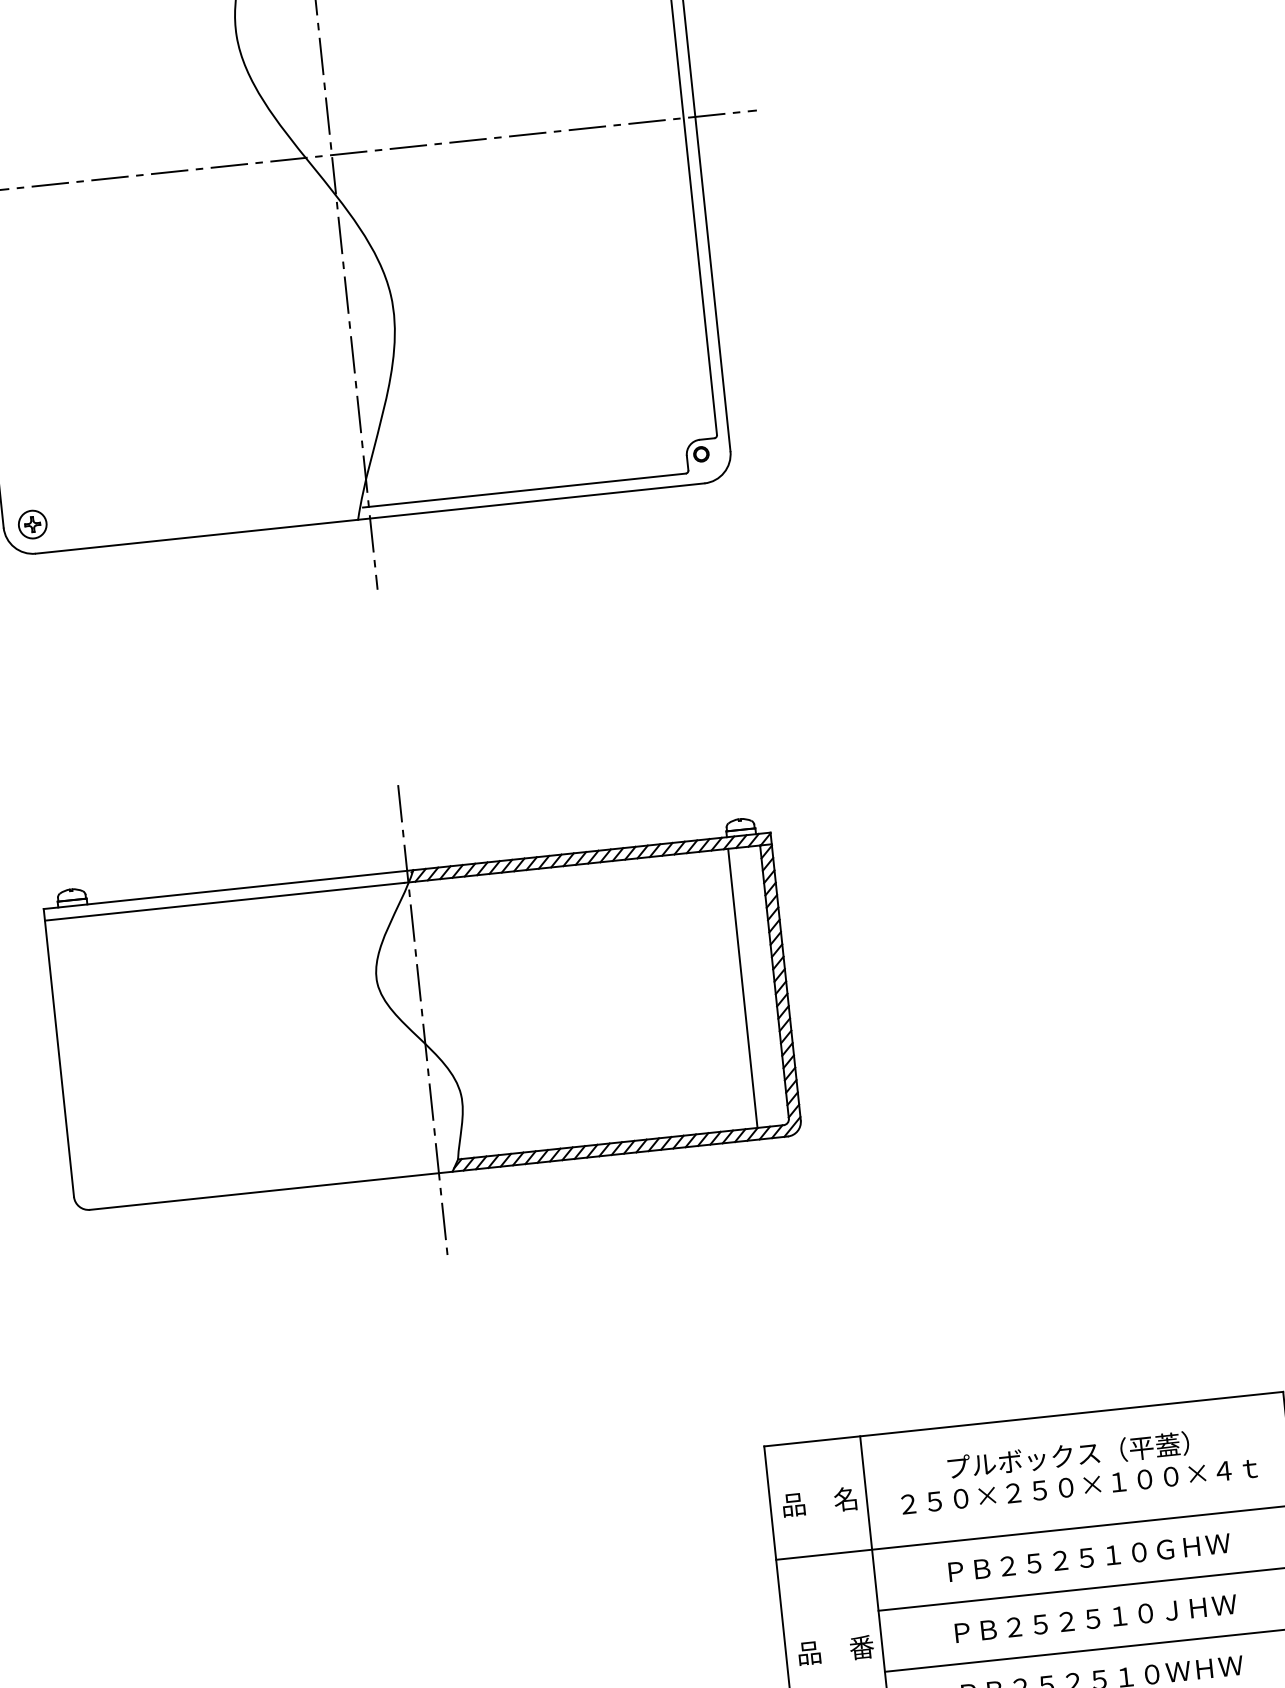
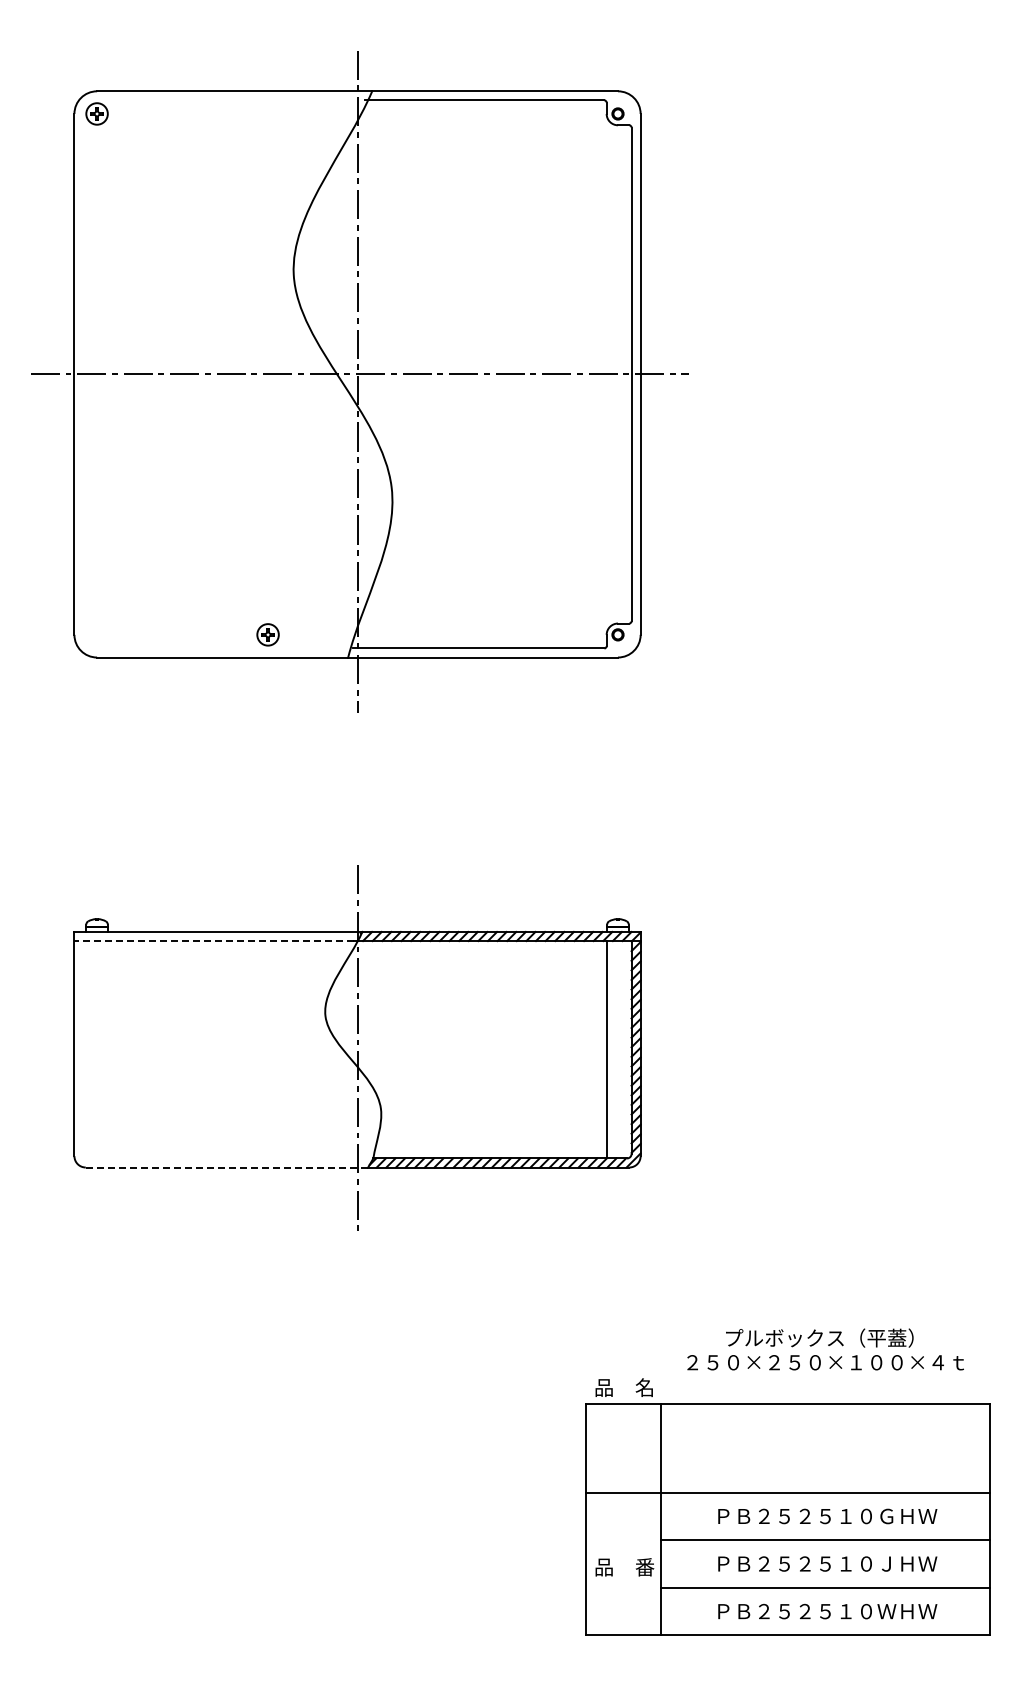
part: (31, 524) -> (267, 634), moved
line: (224, 902) -> (214, 941), solid -> dashed
line: (270, 1190) -> (226, 1167), solid -> dashed
text: (1077, 1469) -> (825, 1349), moved
text: (818, 1501) -> (623, 1387), moved

